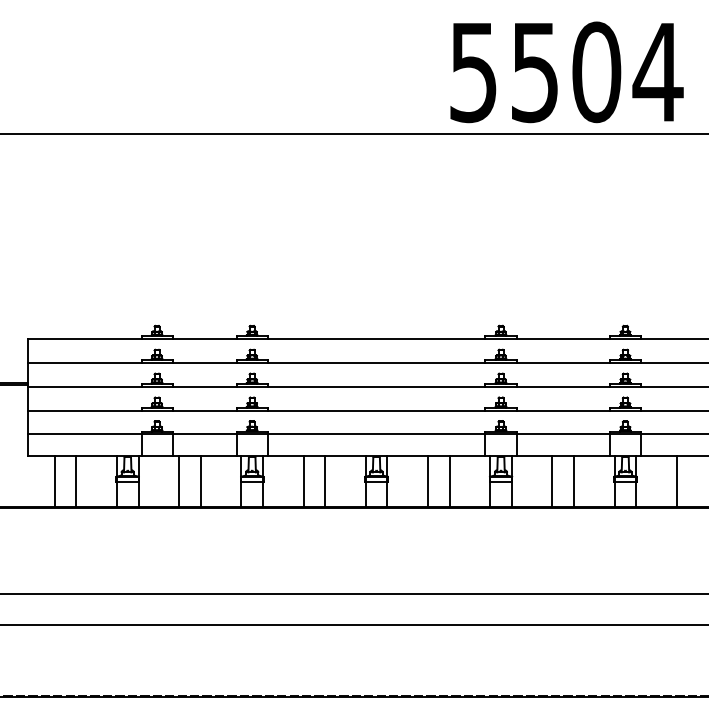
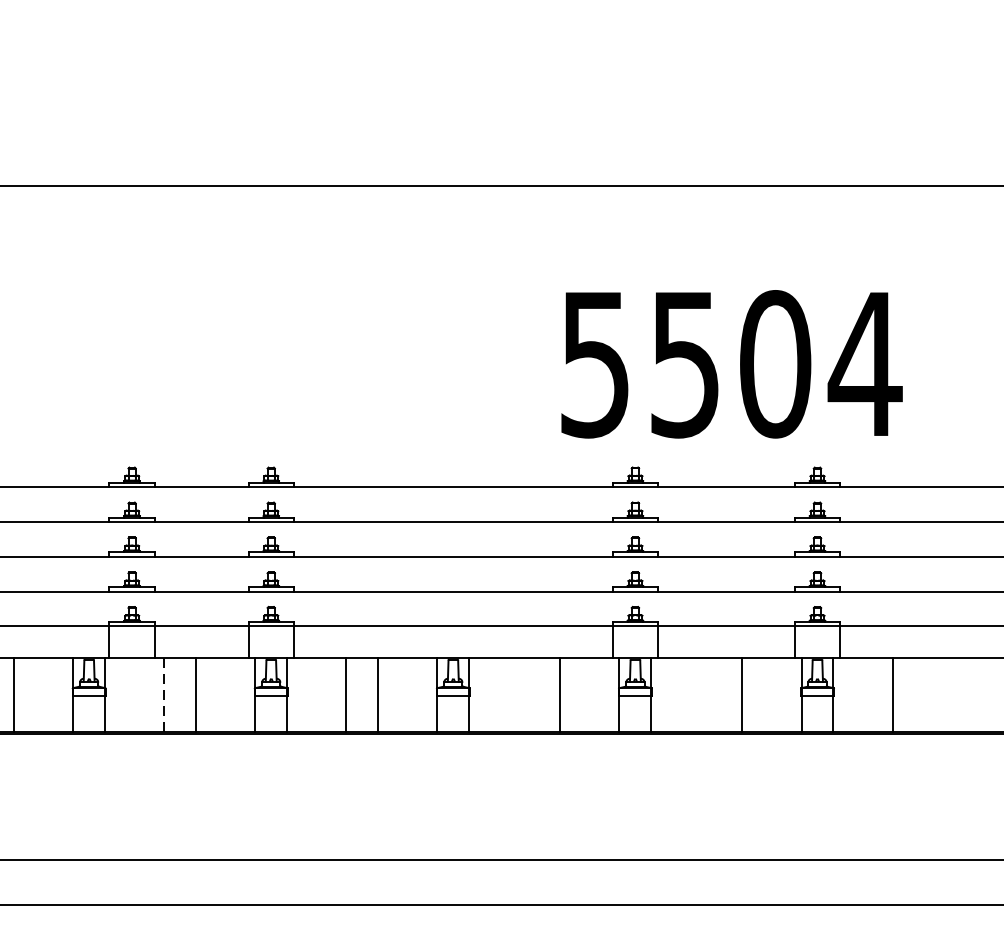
text: (566, 72) -> (731, 364), moved
line: (179, 480) -> (164, 693), solid -> dashed
line: (427, 481) -> (527, 695), removed
line: (552, 481) -> (710, 695), removed

